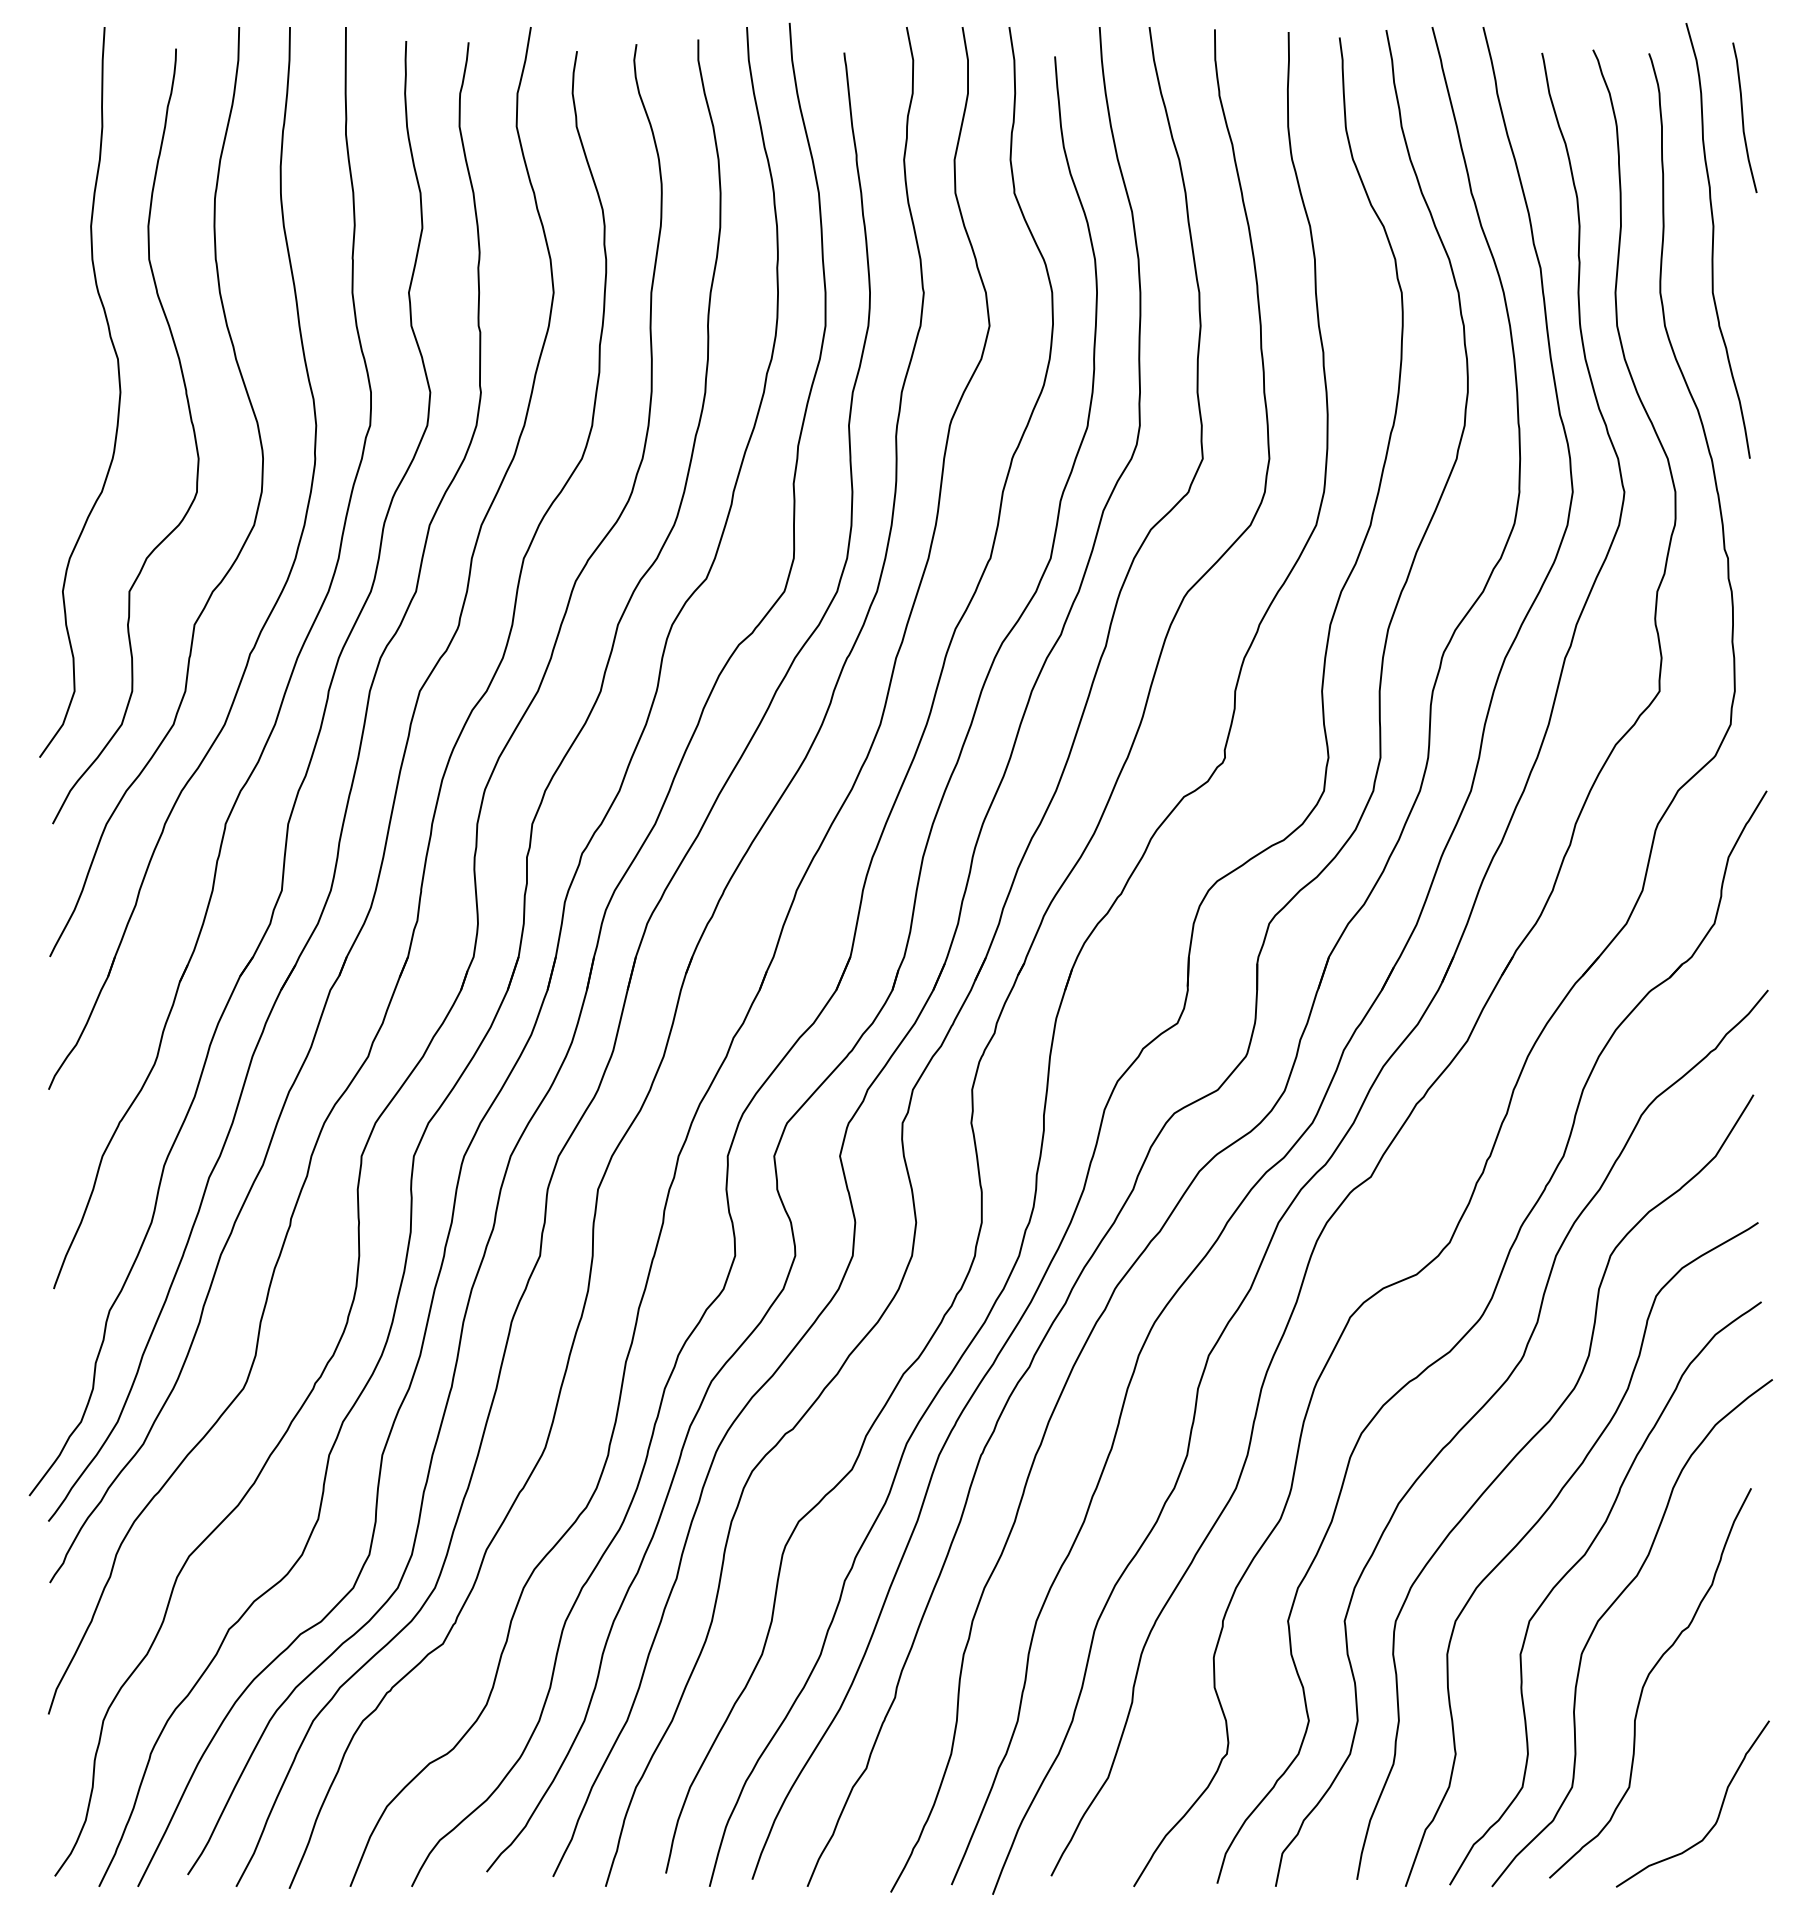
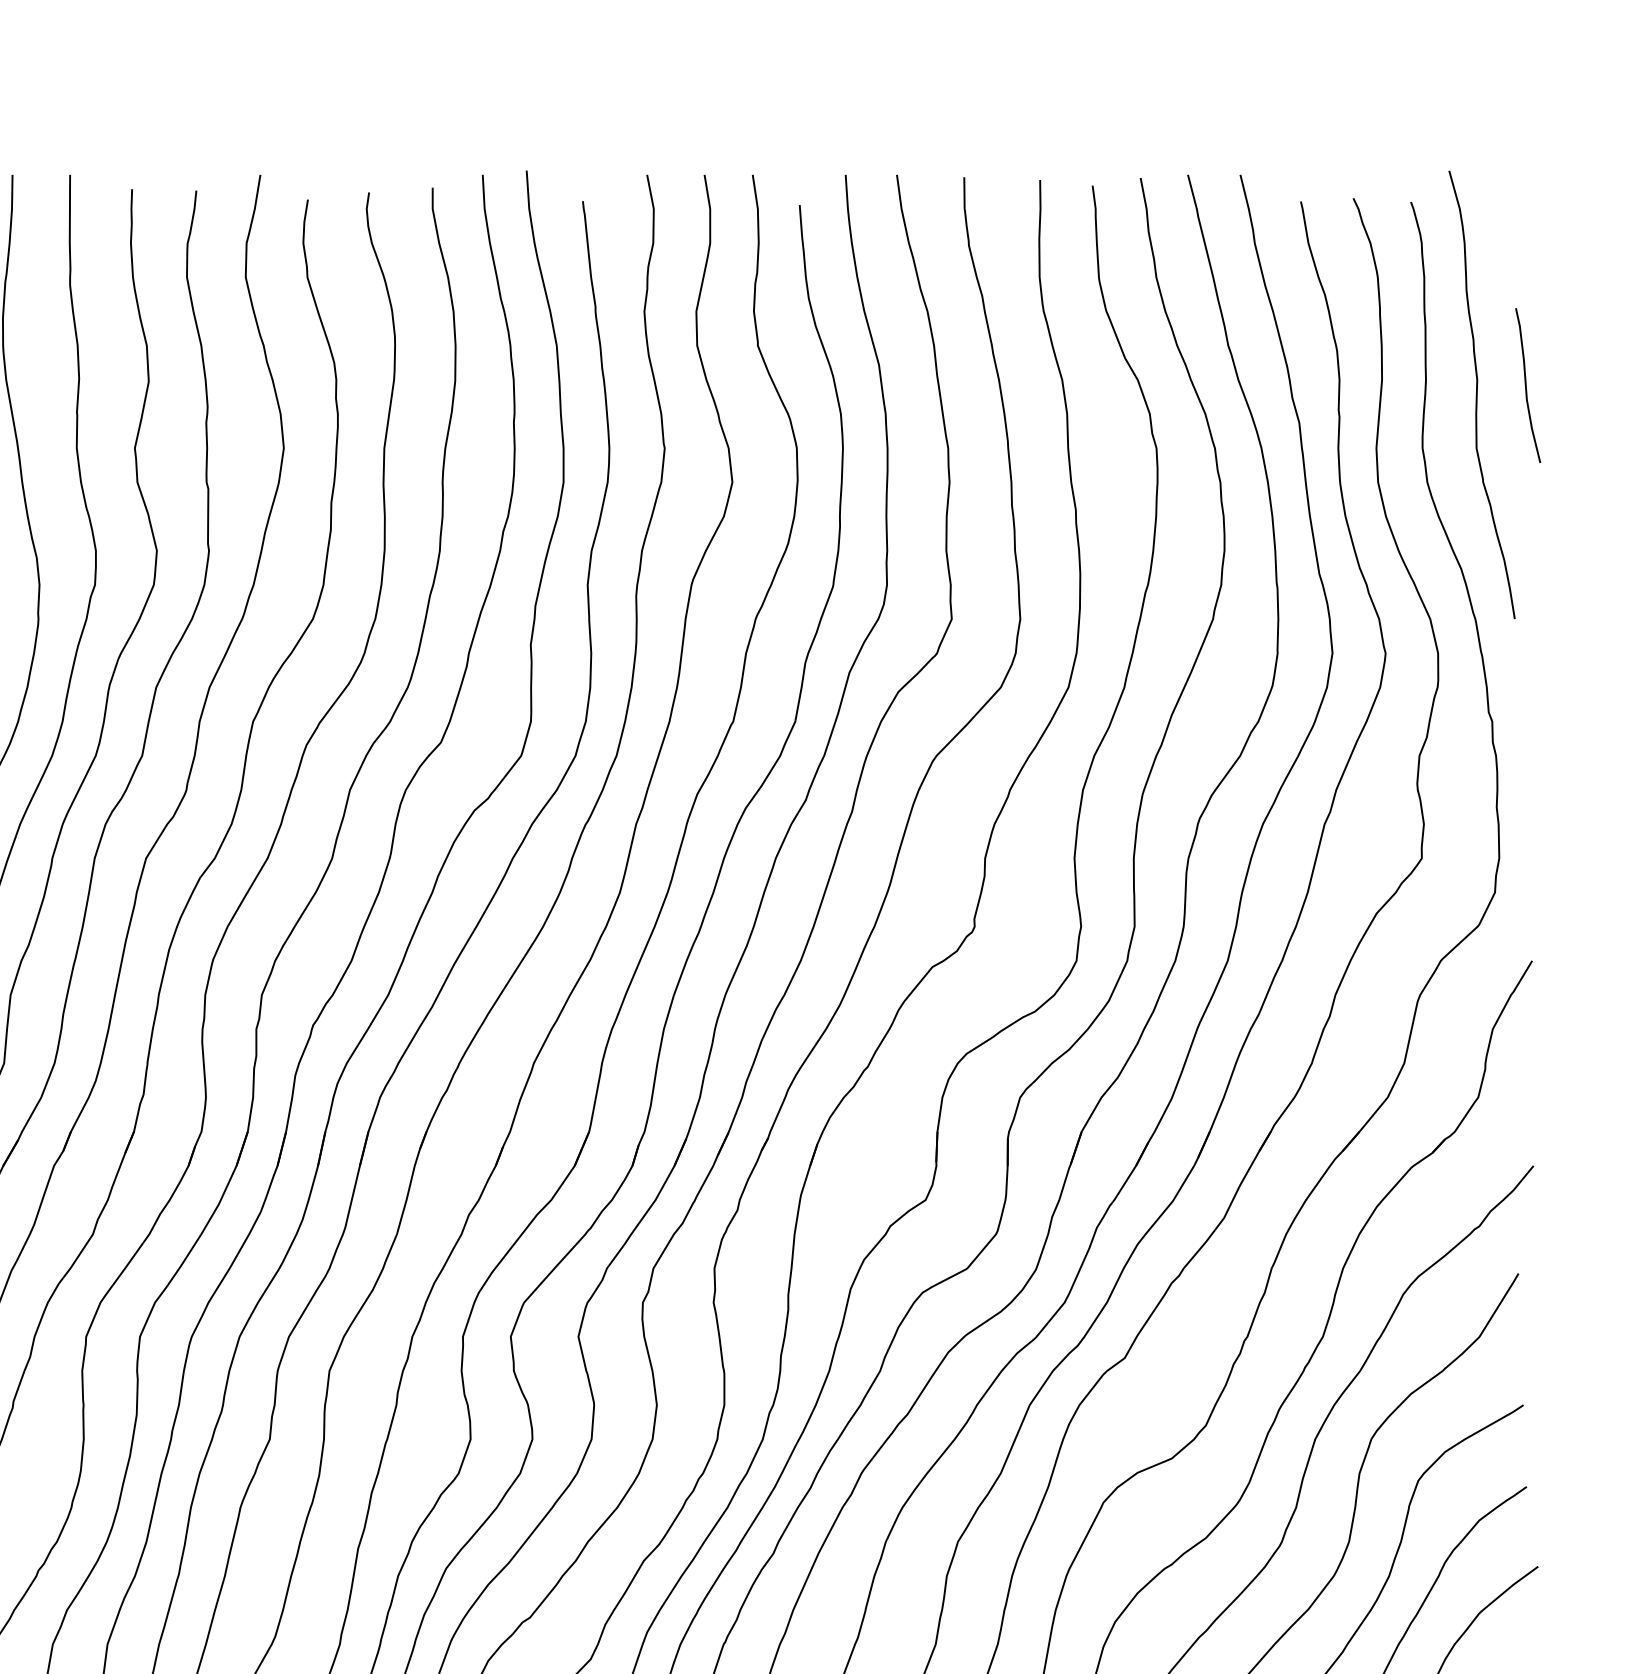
curve: (1743, 117) -> (1526, 385), moved

